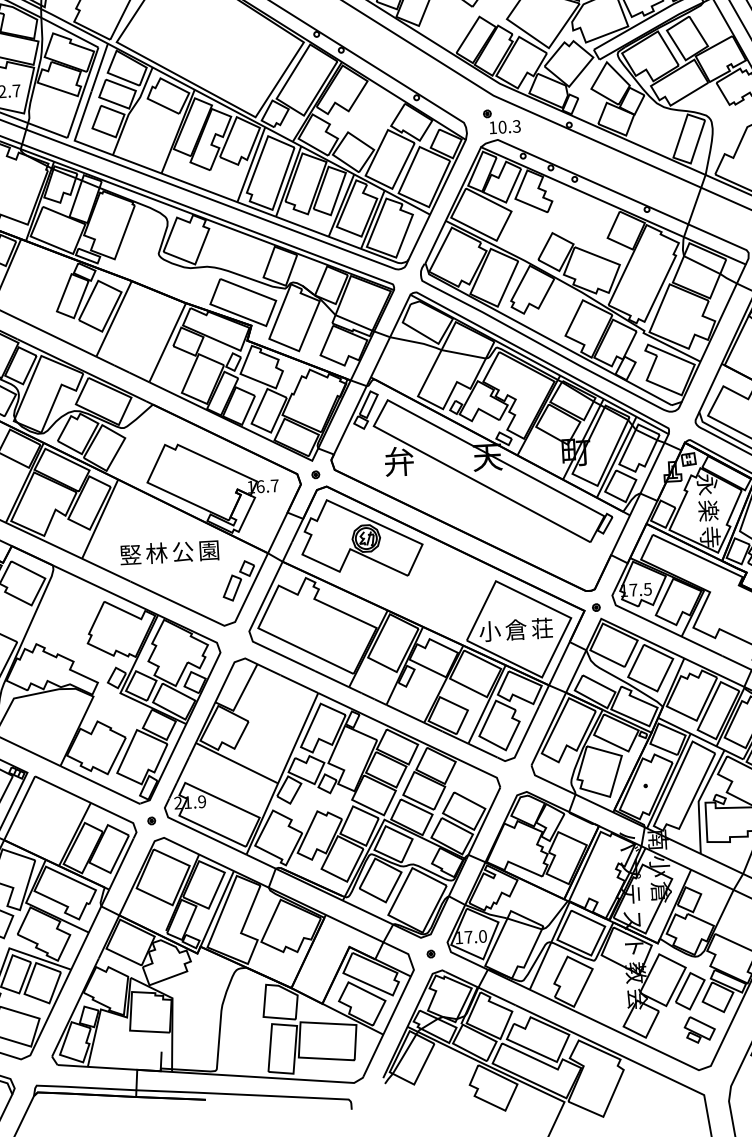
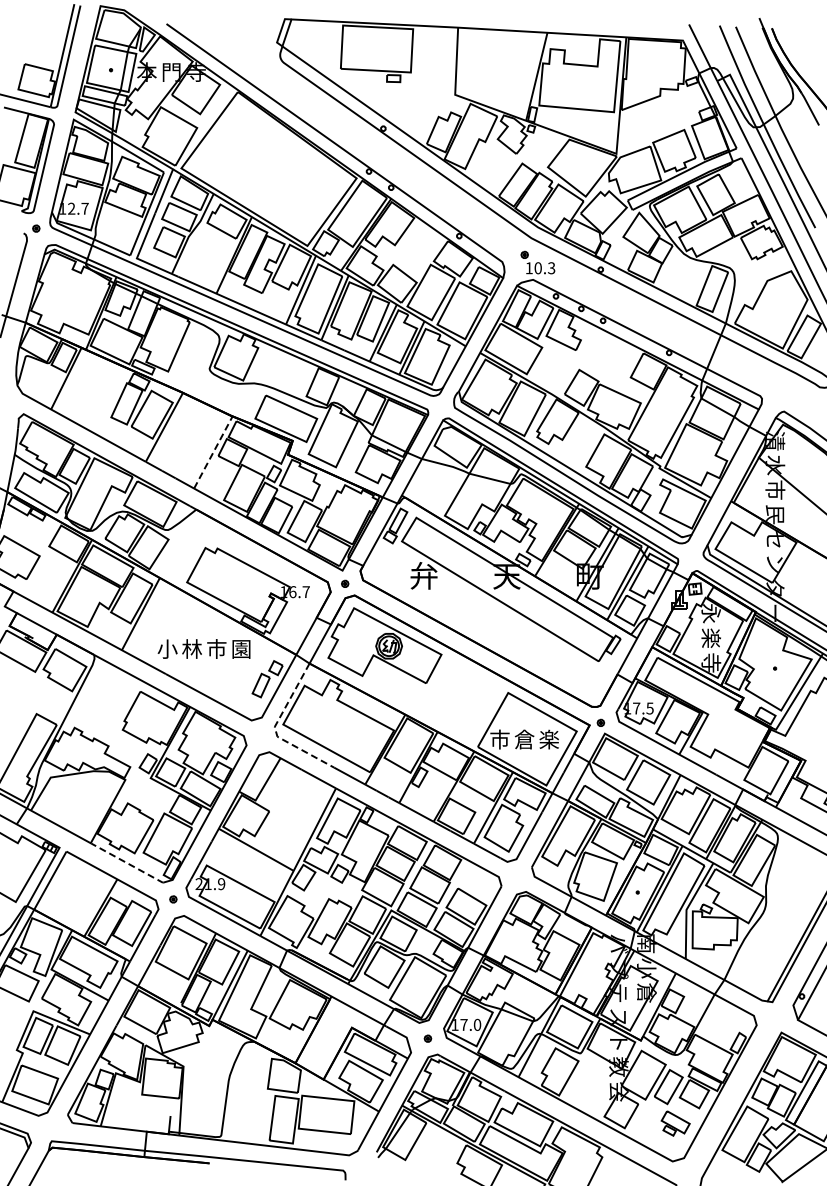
line: (167, 342) -> (213, 452), solid -> dashed
text: (182, 551) -> (216, 648), 公 -> 市
text: (130, 554) -> (167, 648), 竪 -> 小
text: (541, 628) -> (548, 739), 荘 -> 楽
text: (489, 631) -> (499, 739), 小 -> 市
line: (250, 632) -> (275, 728), solid -> dashed
line: (101, 785) -> (128, 863), solid -> dashed

